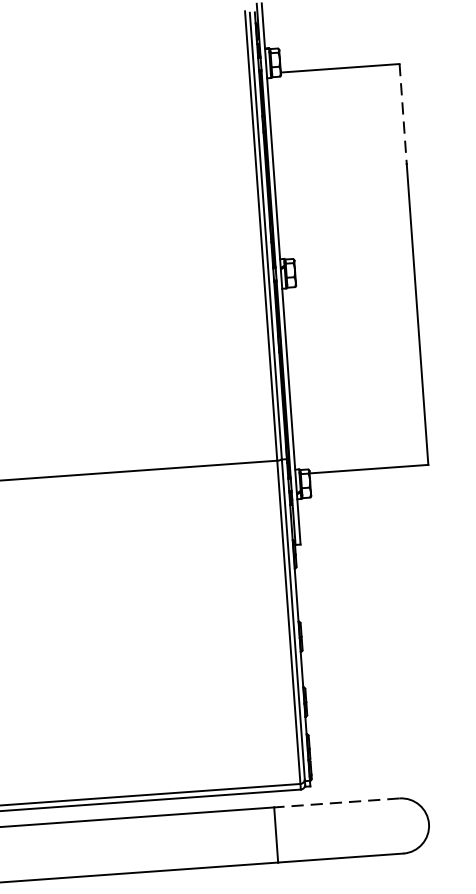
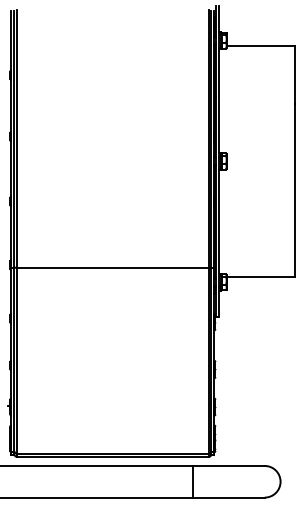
line: (402, 114) -> (294, 75), dashed -> solid
line: (336, 802) -> (228, 465), dashed -> solid

